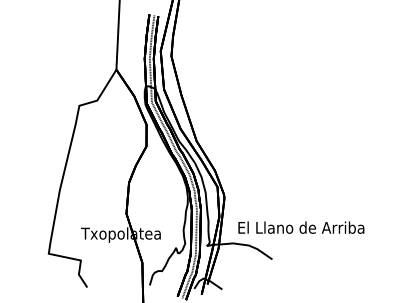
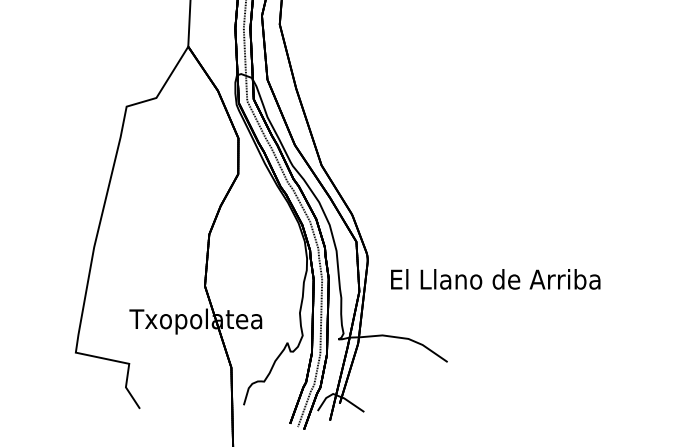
text: (301, 227) -> (495, 279), moved

